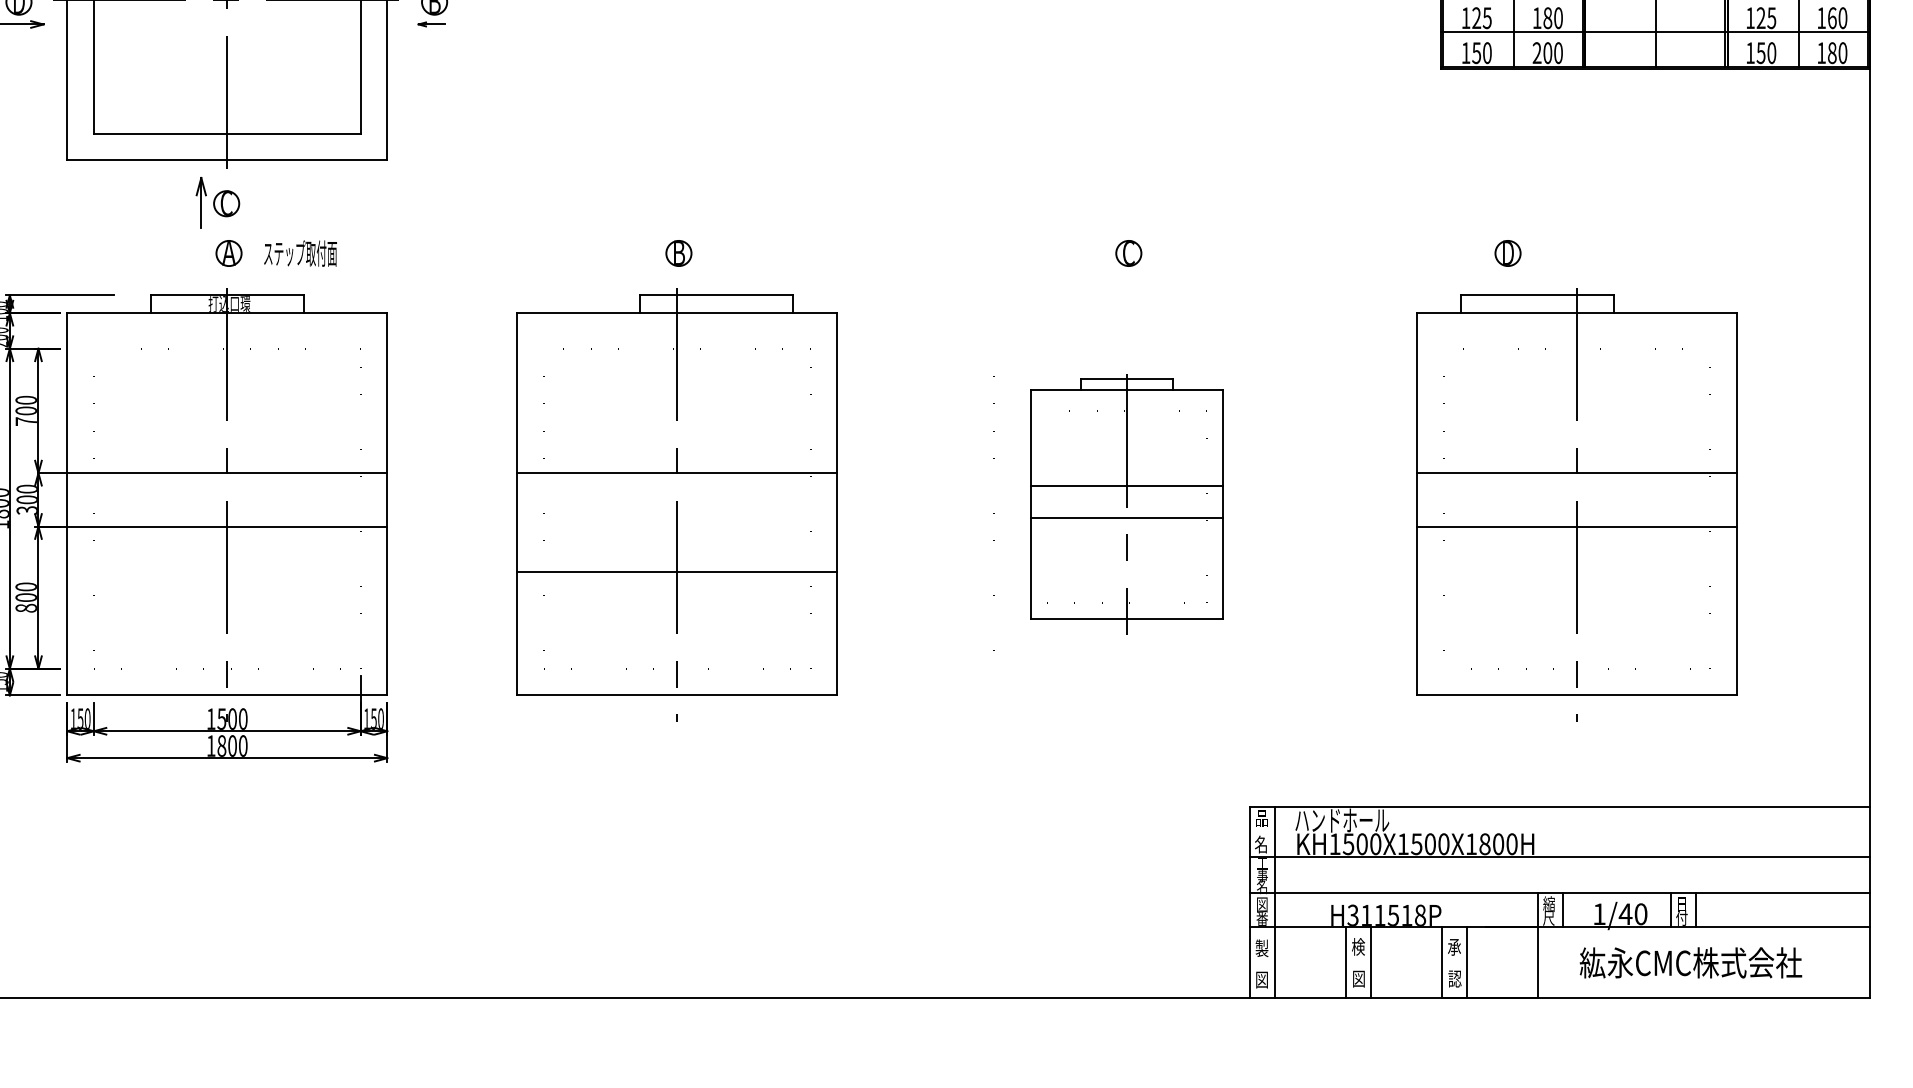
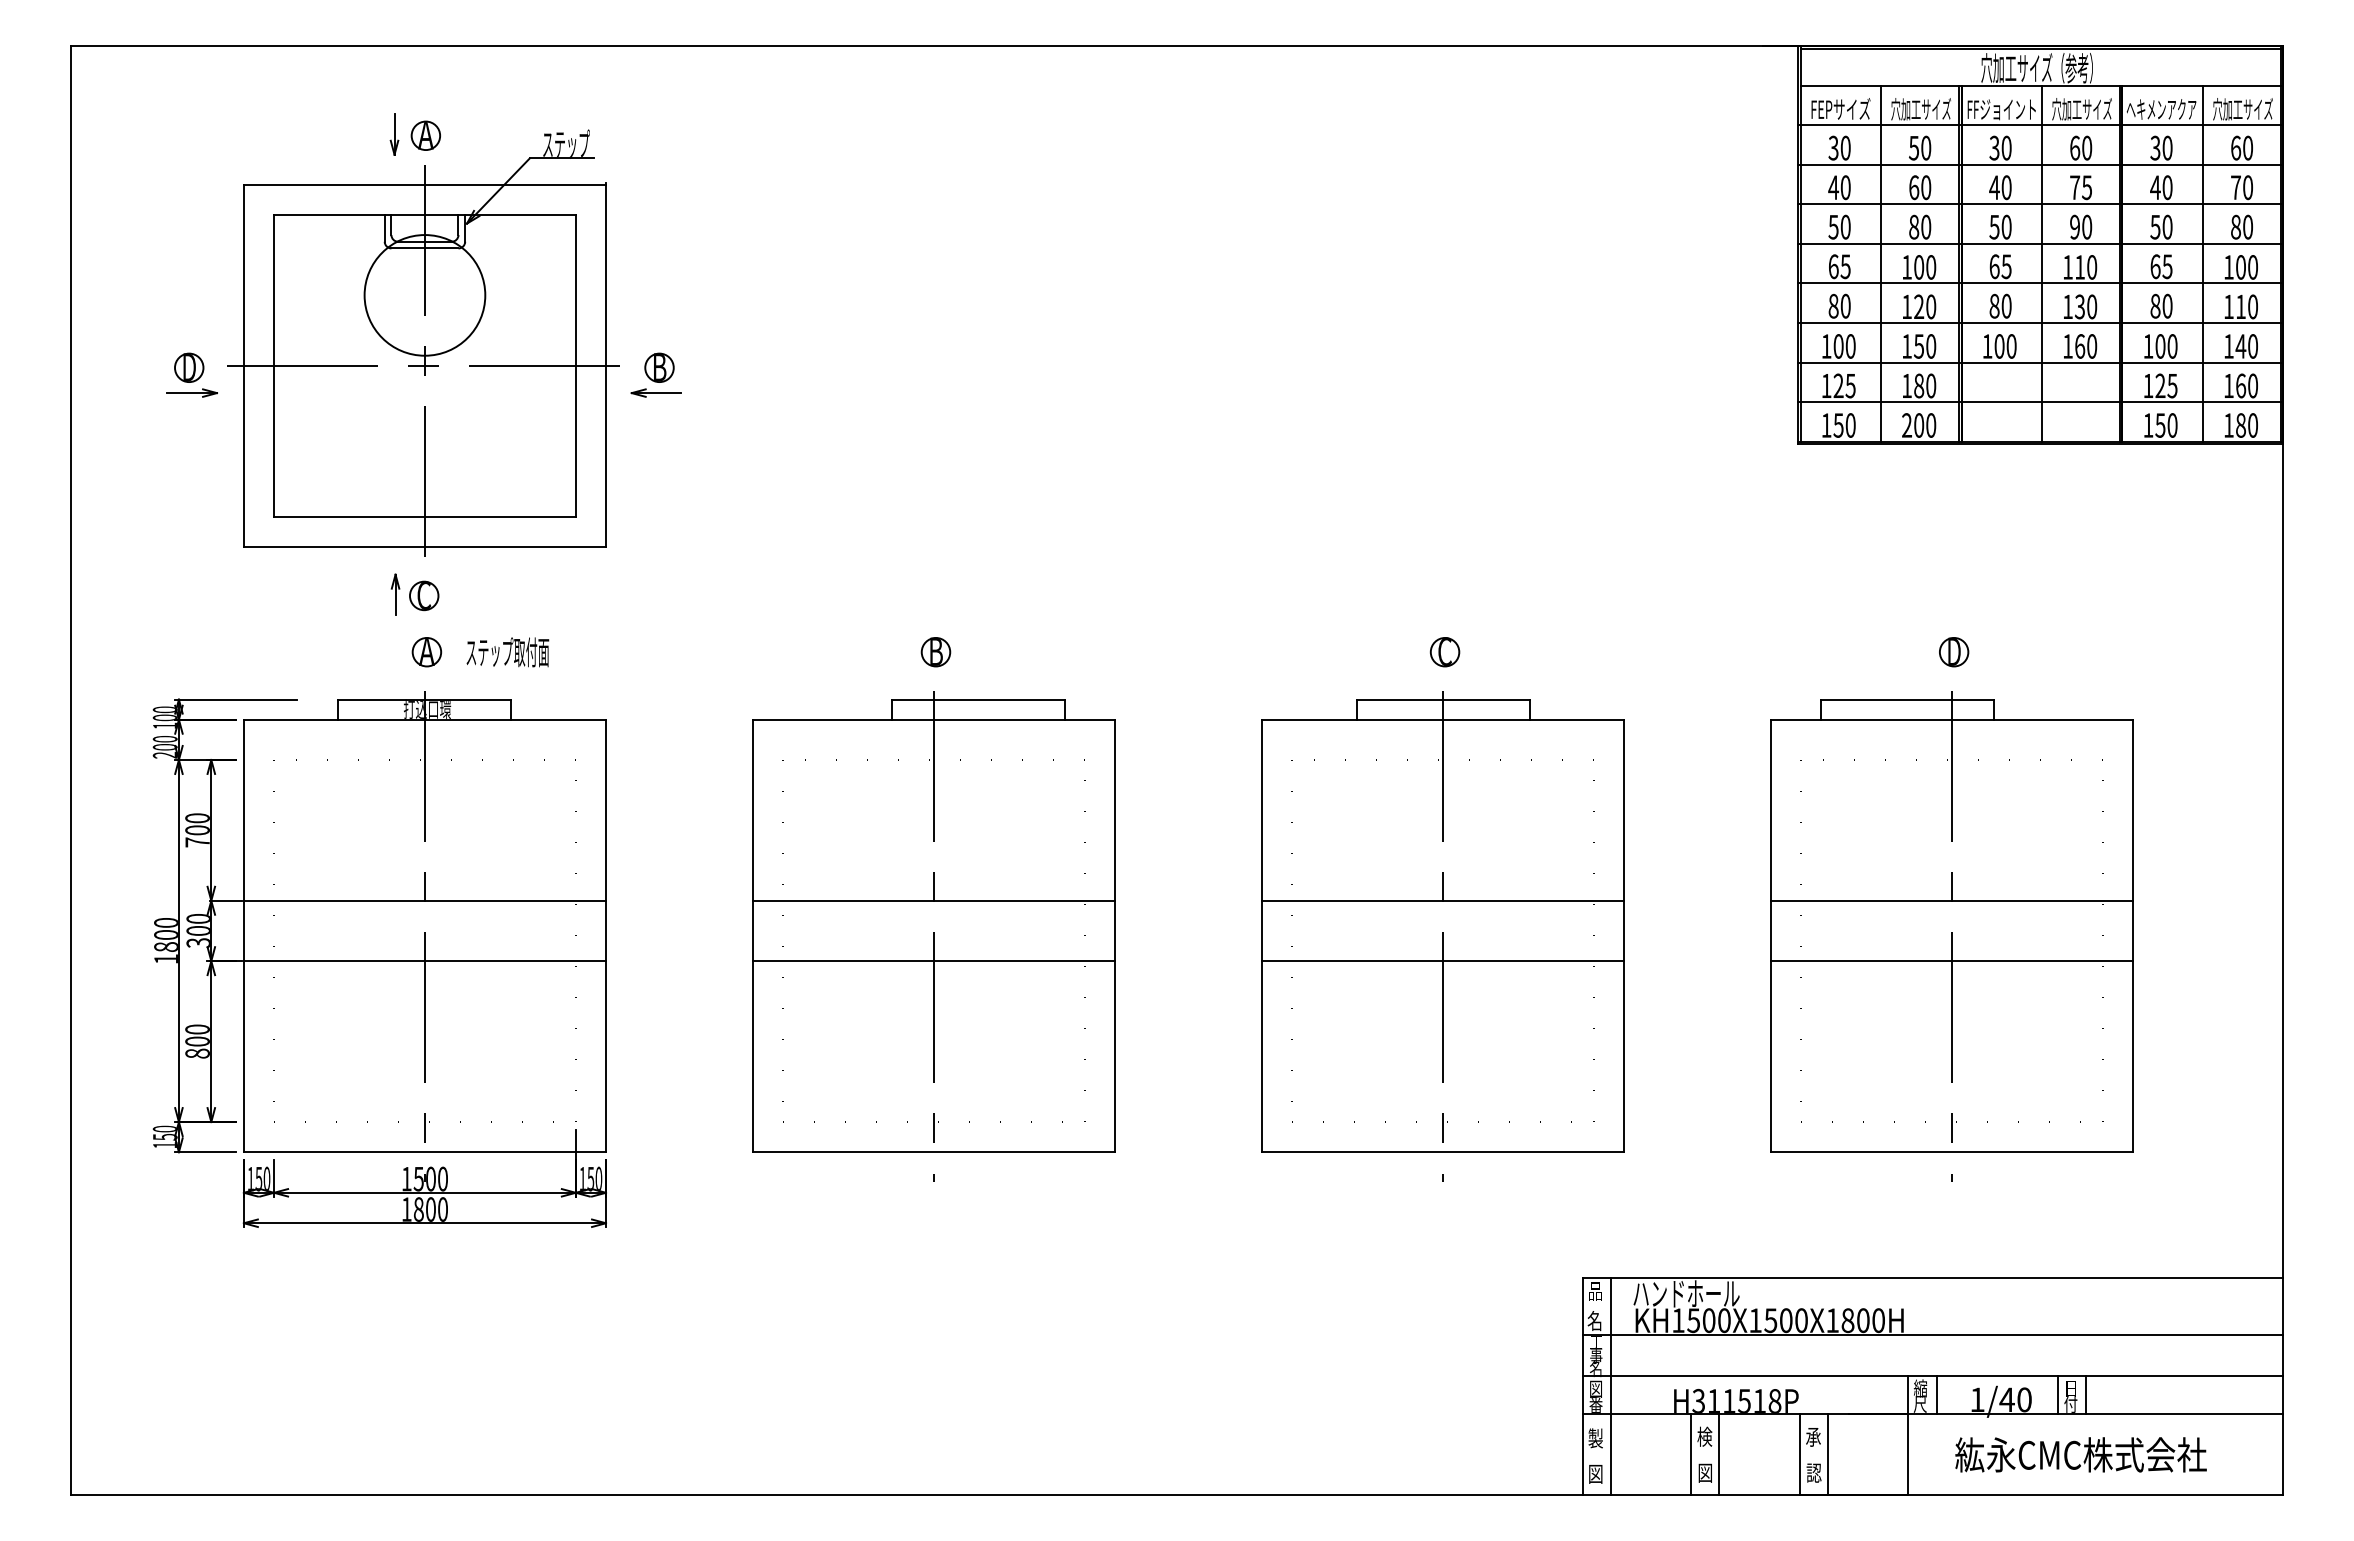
part: (431, 23) -> (655, 392), size x1.67
part: (201, 202) -> (395, 594), size x0.71
part: (1508, 253) -> (1954, 652), moved
part: (1126, 504) -> (1442, 936), size x1.67
line: (676, 571) -> (933, 961), moved

